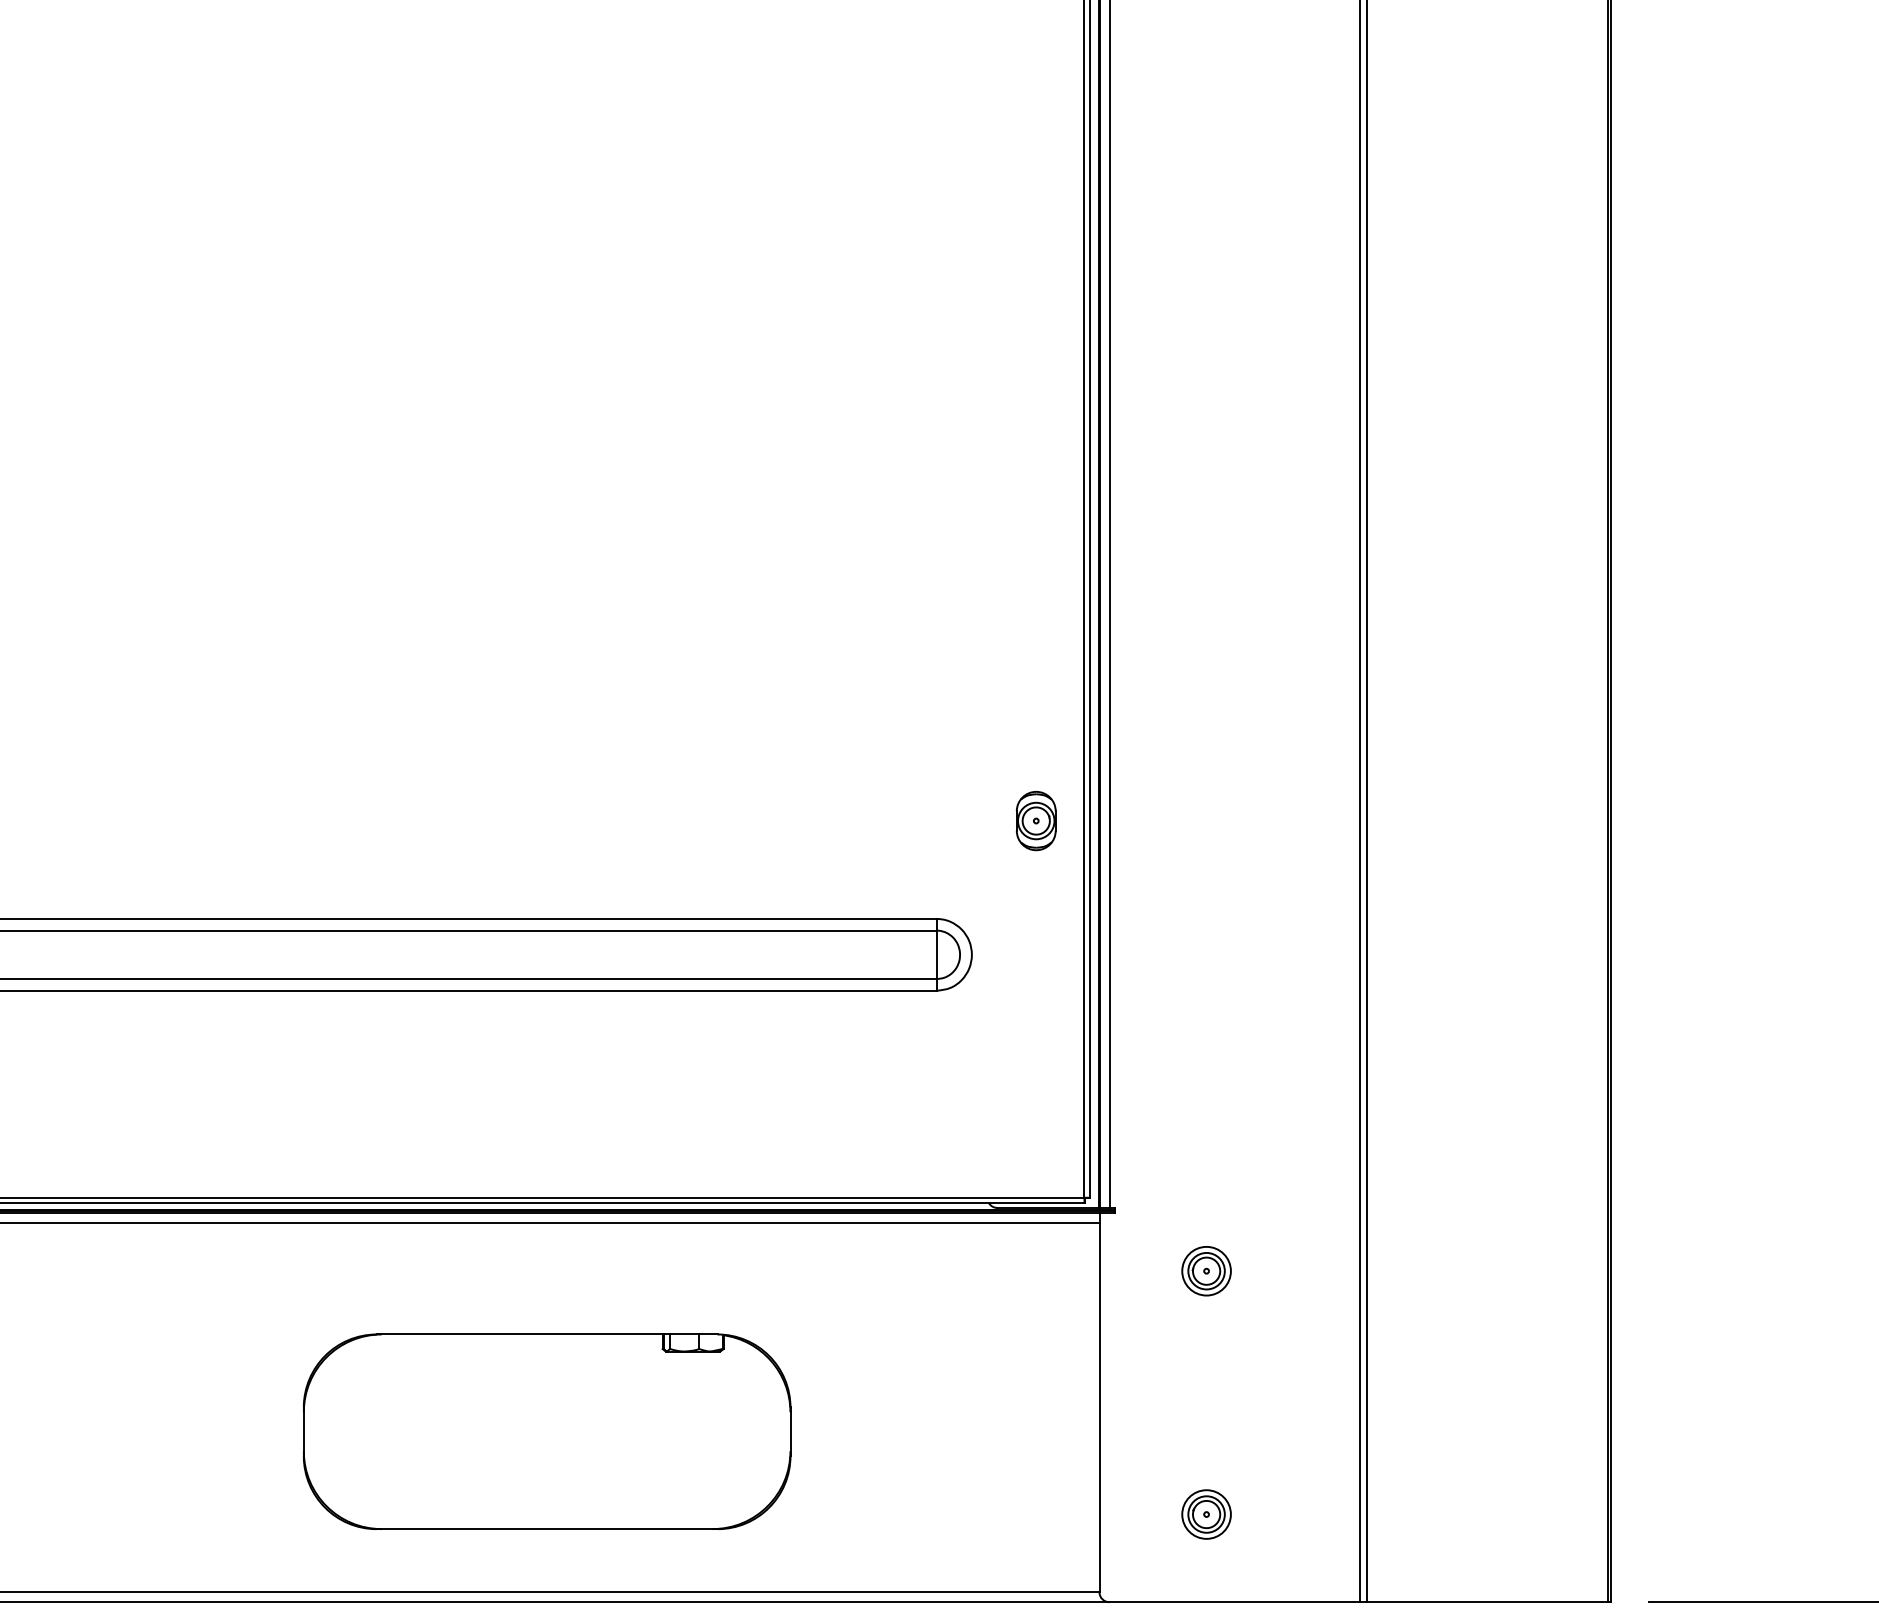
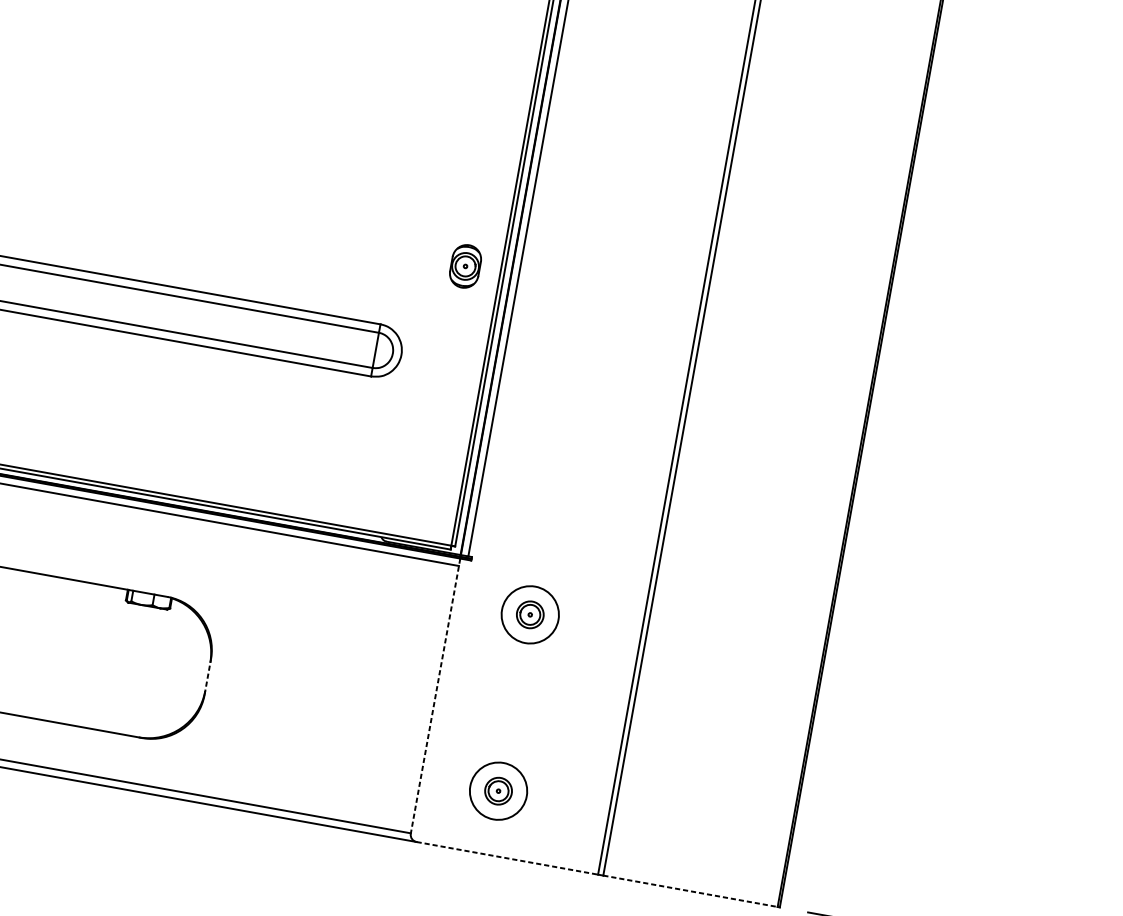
circle: (1206, 1270) -> (530, 614), size x1.6
line: (1099, 1402) -> (435, 696), solid -> dashed
line: (790, 1431) -> (207, 676), solid -> dashed
circle: (1206, 1514) -> (498, 791), size x1.6
line: (1234, 1602) -> (507, 858), solid -> dashed
line: (1487, 1602) -> (690, 891), solid -> dashed

